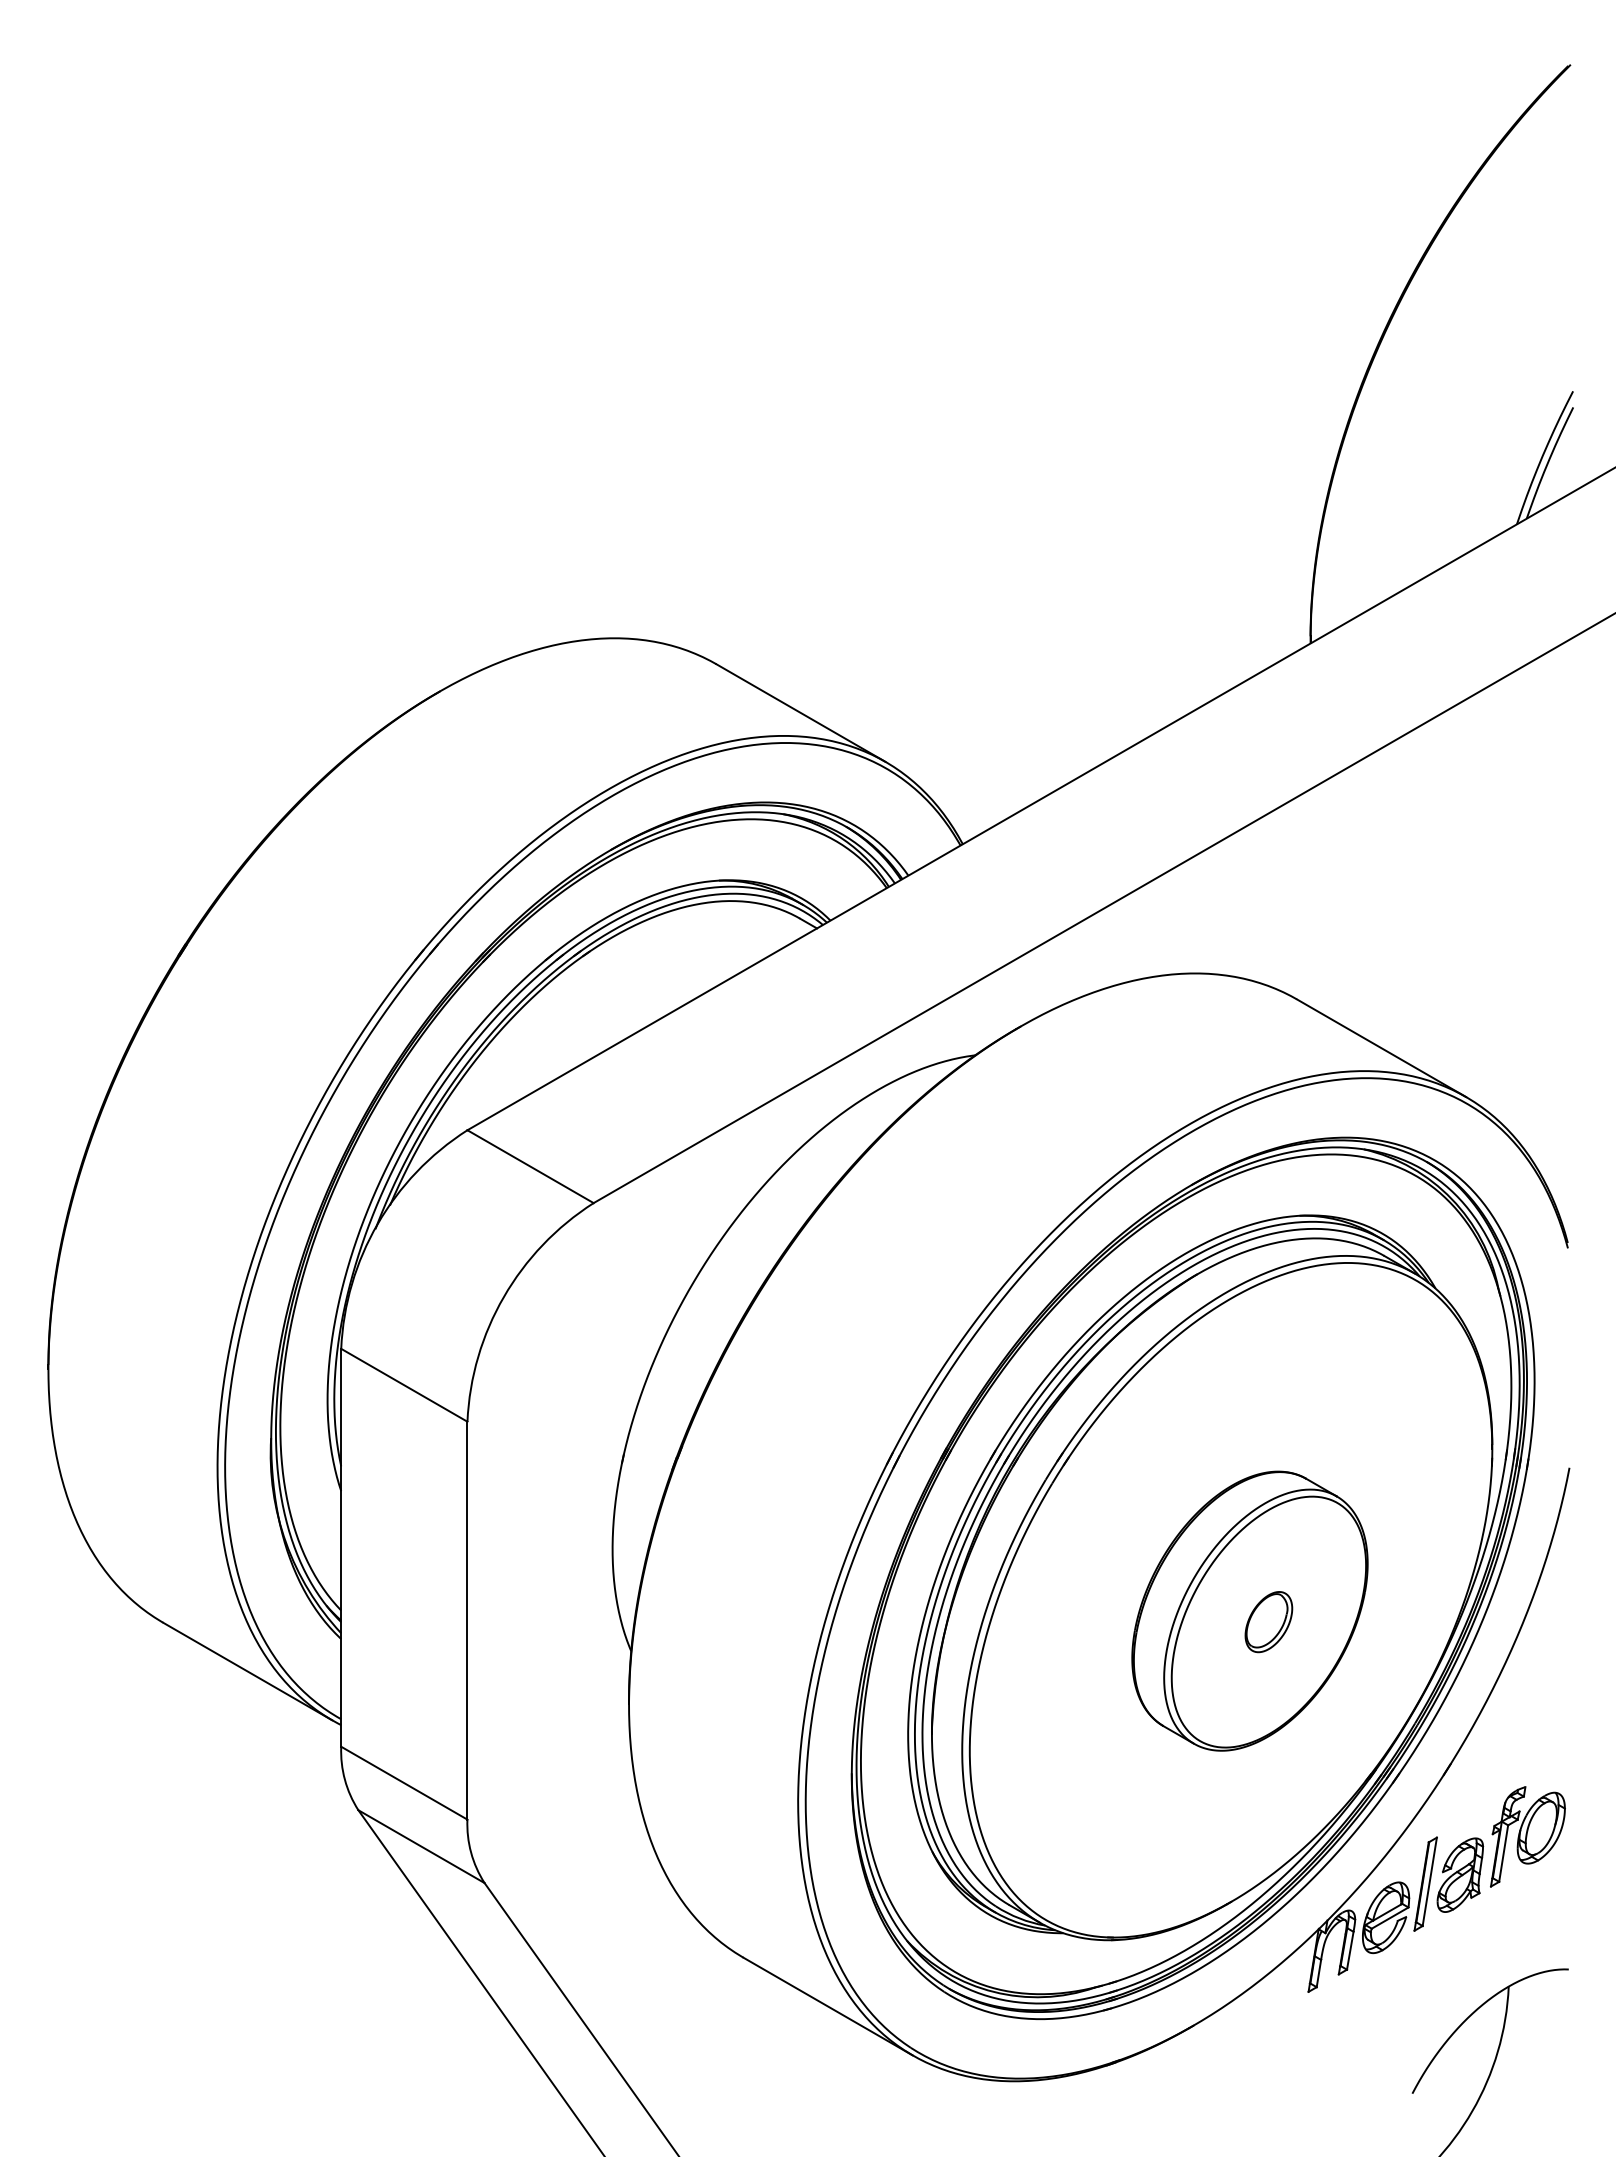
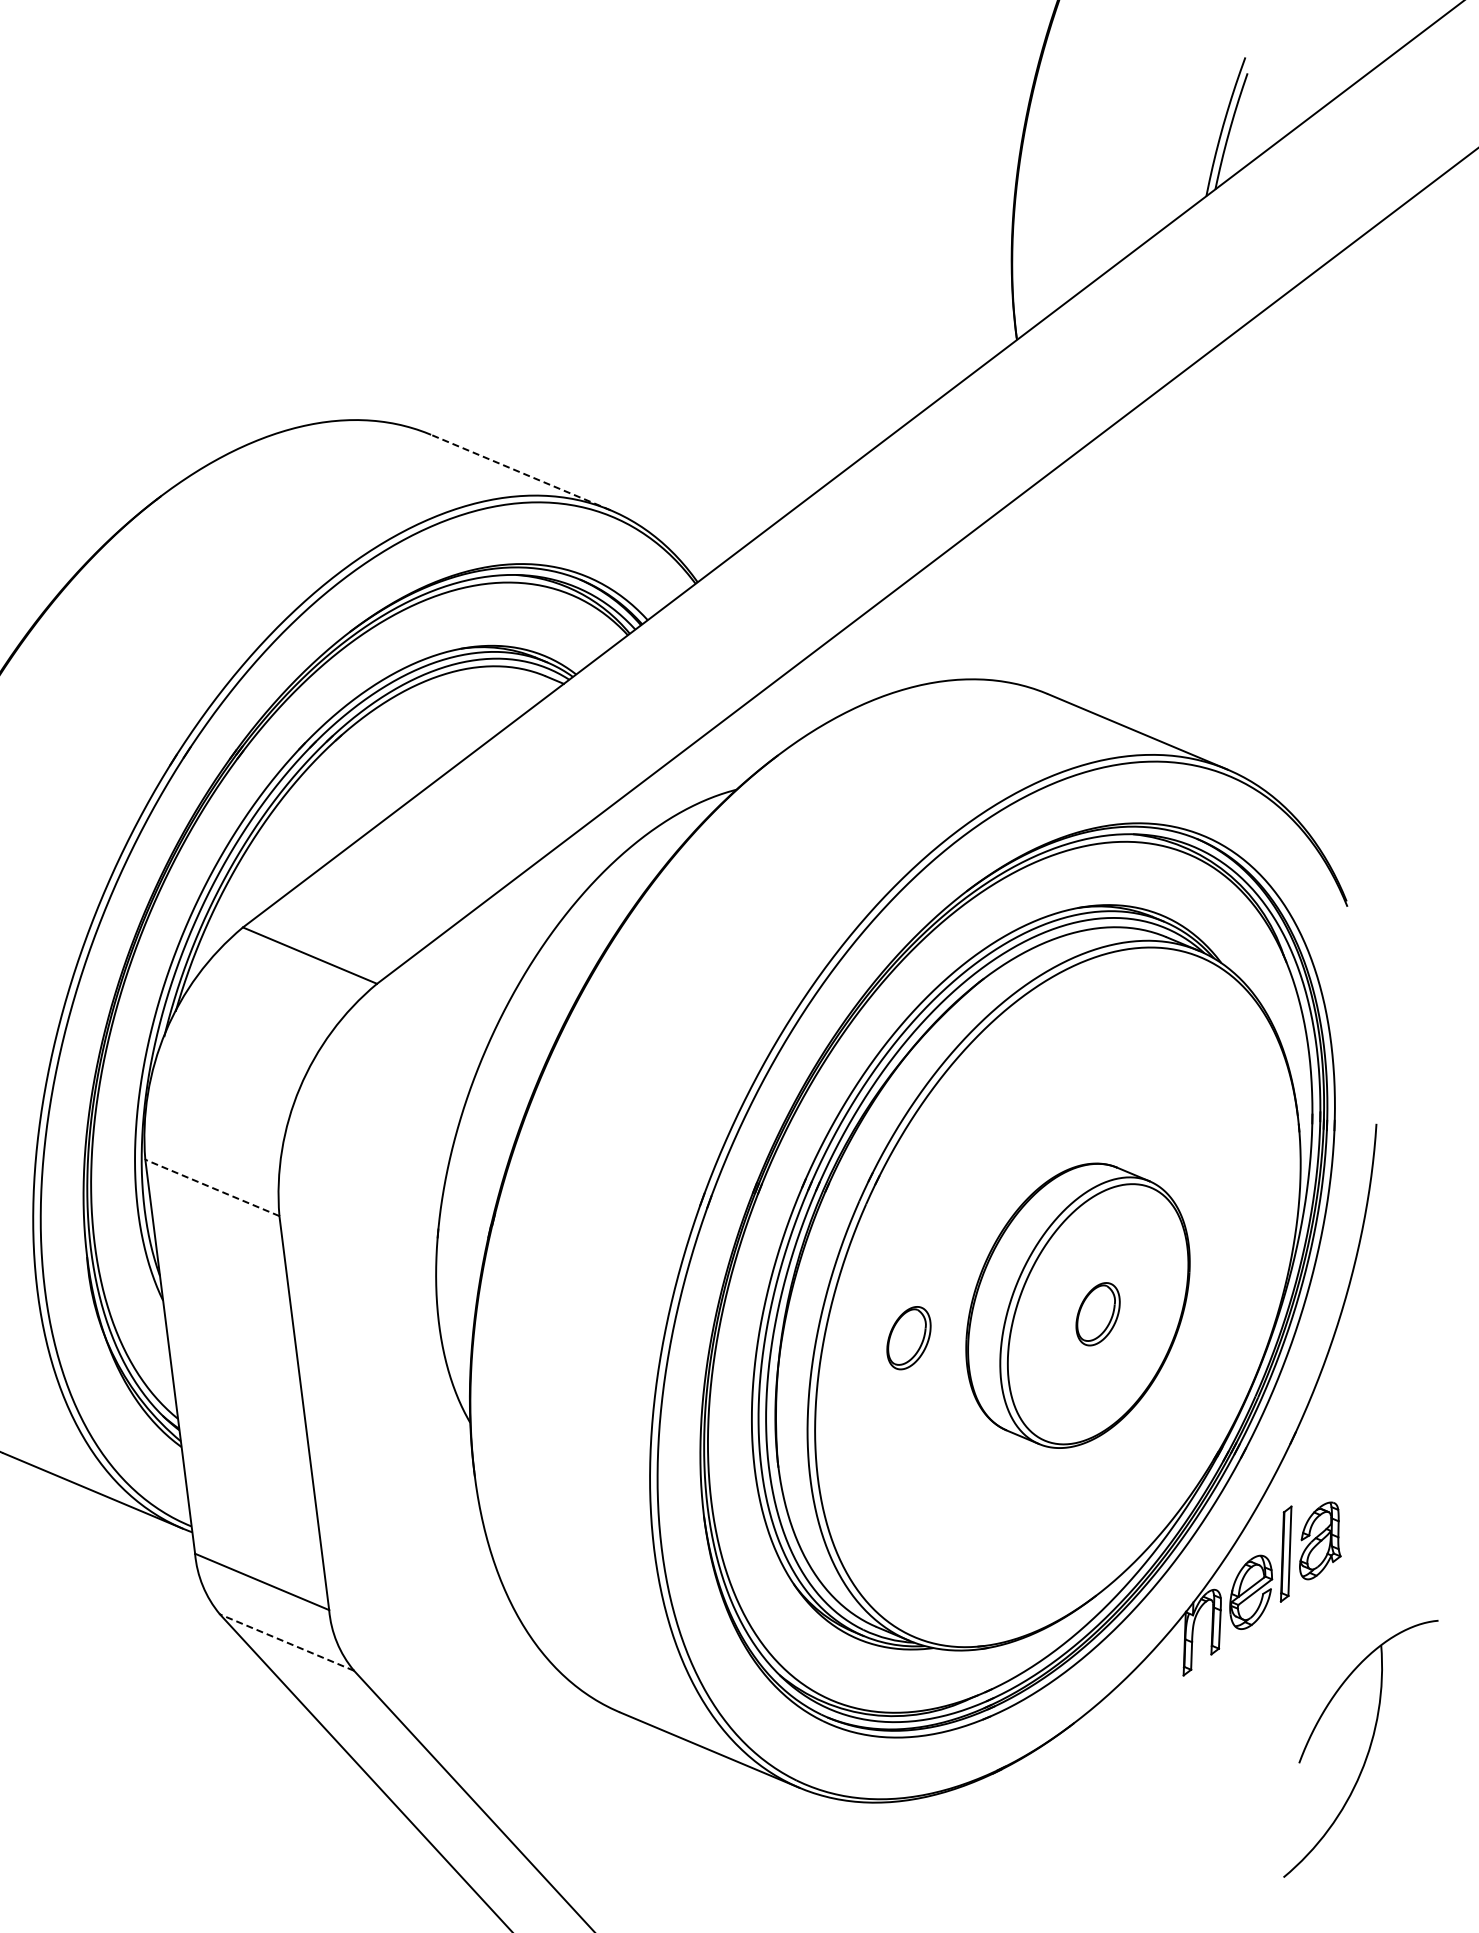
line: (800, 713) -> (520, 473), solid -> dashed
line: (404, 1385) -> (212, 1188), solid -> dashed
part: (1077, 1622) -> (908, 1338), added
part: (1527, 1836) -> (1381, 1494), removed
line: (421, 1846) -> (287, 1642), solid -> dashed

